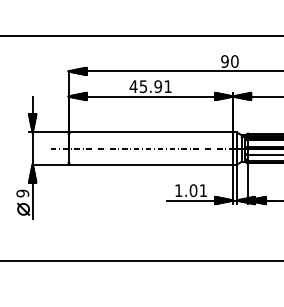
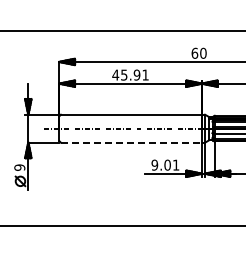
text: (224, 60) -> (194, 52), 90 -> 60
line: (151, 164) -> (131, 142), solid -> dashed
text: (178, 189) -> (154, 164), 1.01 -> 9.01

